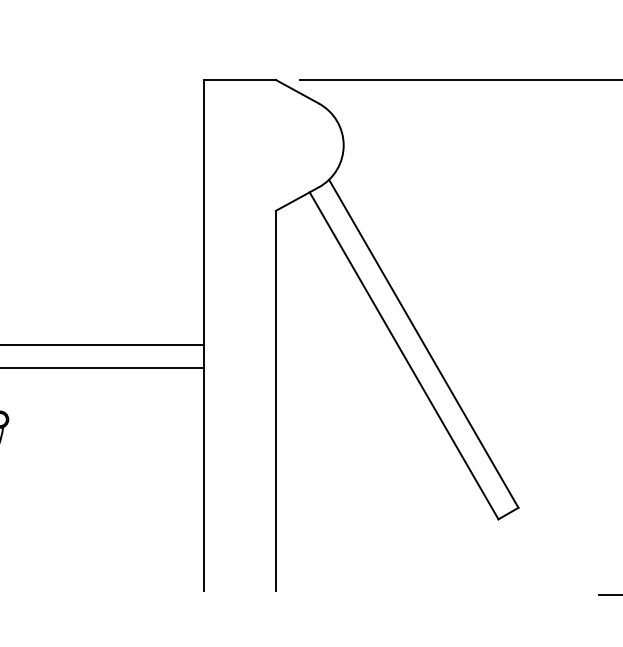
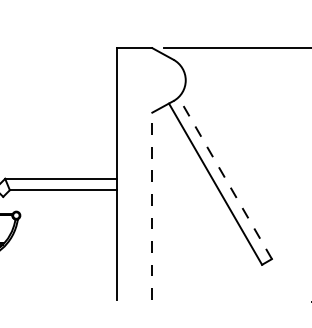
line: (424, 342) -> (225, 177), solid -> dashed
line: (276, 401) -> (152, 206), solid -> dashed

